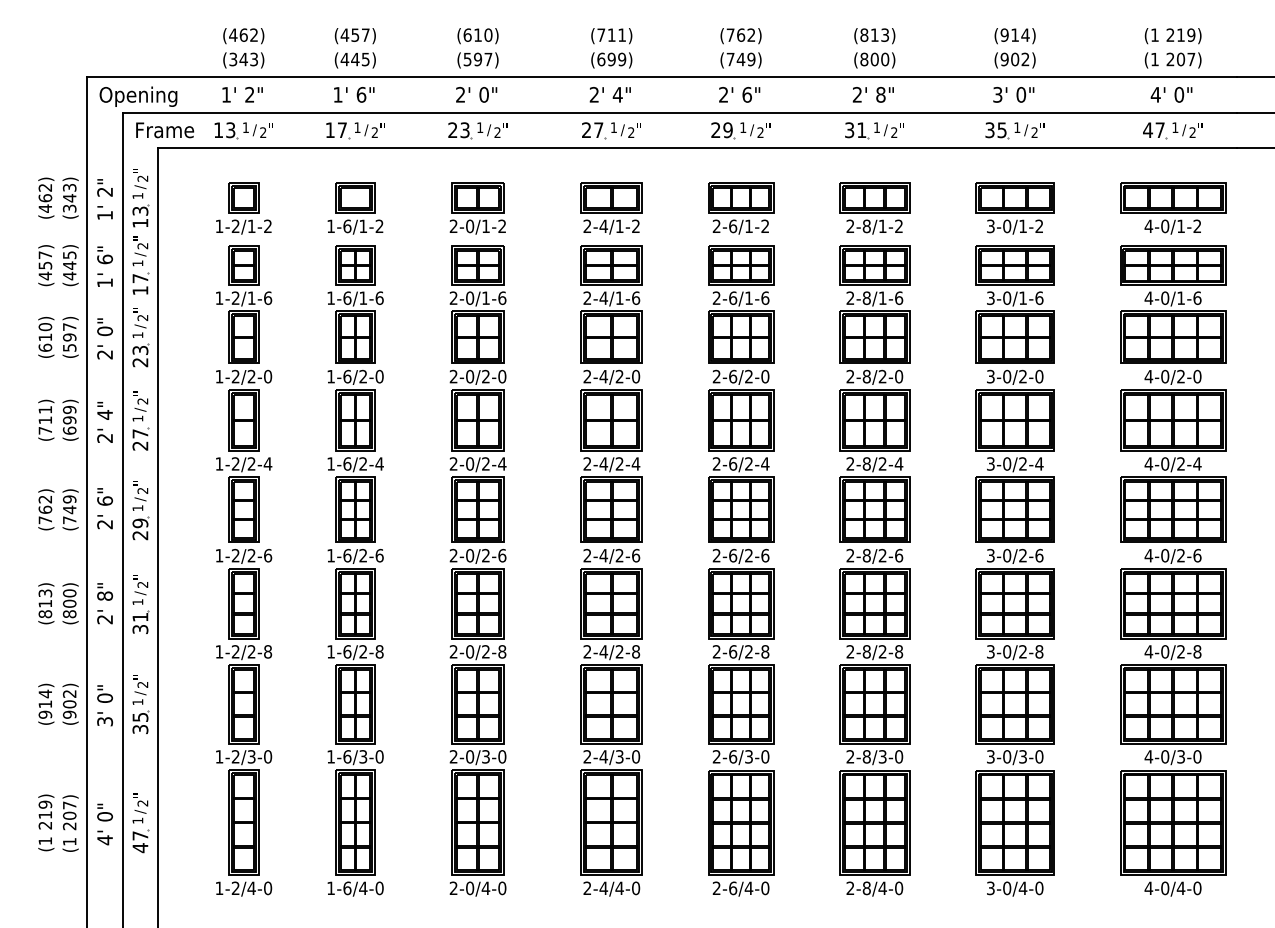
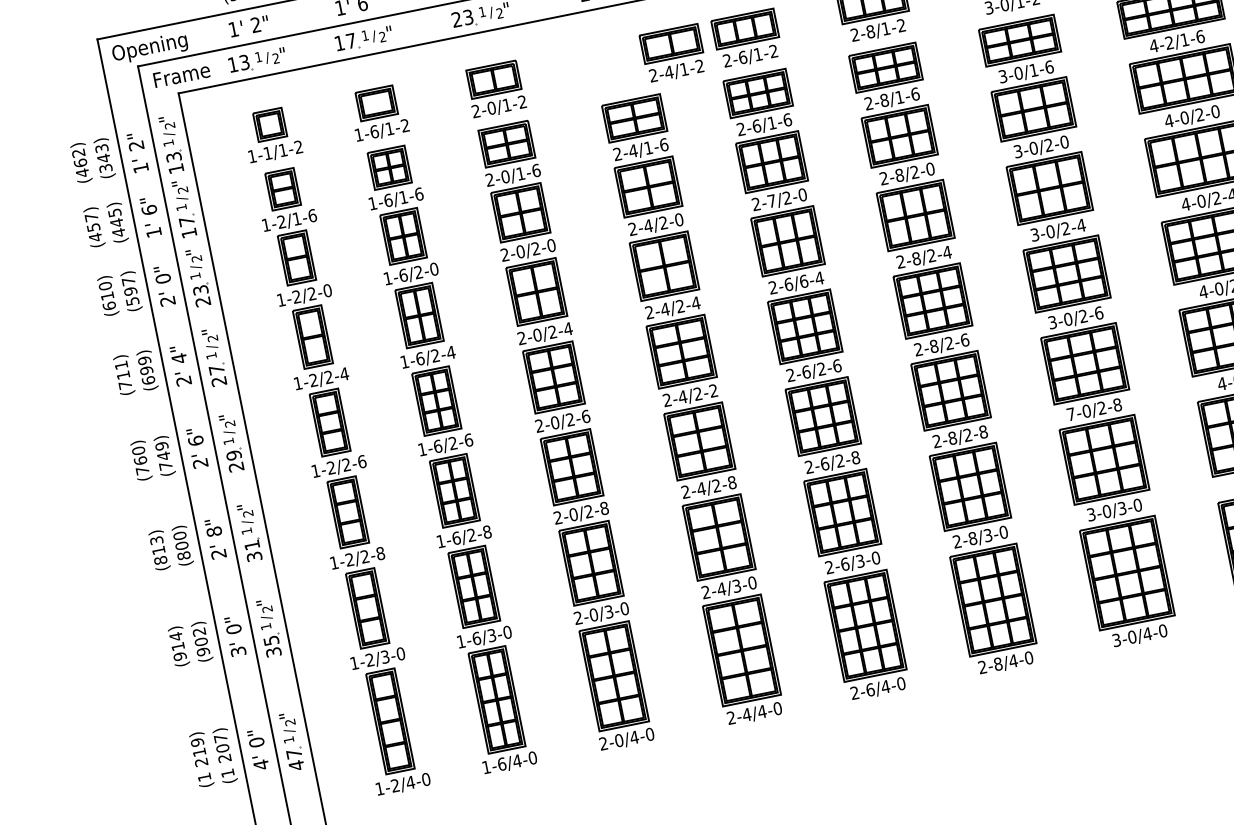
part: (611, 208) -> (673, 53), moved
text: (235, 225) -> (267, 152), 1-2/1-2 -> 1-1/1-2
text: (1165, 297) -> (1169, 42), 4-0/1-6 -> 4-2/1-6
text: (733, 376) -> (772, 200), 2-6/2-0 -> 2-7/2-0
text: (749, 463) -> (804, 280), 2-6/2-4 -> 2-6/6-4
text: (45, 499) -> (138, 450), (762) -> (760)
text: (636, 555) -> (714, 390), 2-4/2-6 -> 2-4/2-2
text: (990, 651) -> (1070, 414), 3-0/2-8 -> 7-0/2-8

